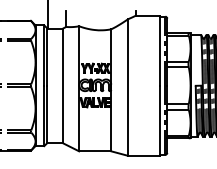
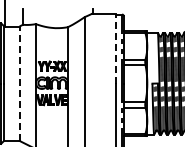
line: (159, 50) -> (116, 48), solid -> dashed
line: (62, 85) -> (19, 83), solid -> dashed

